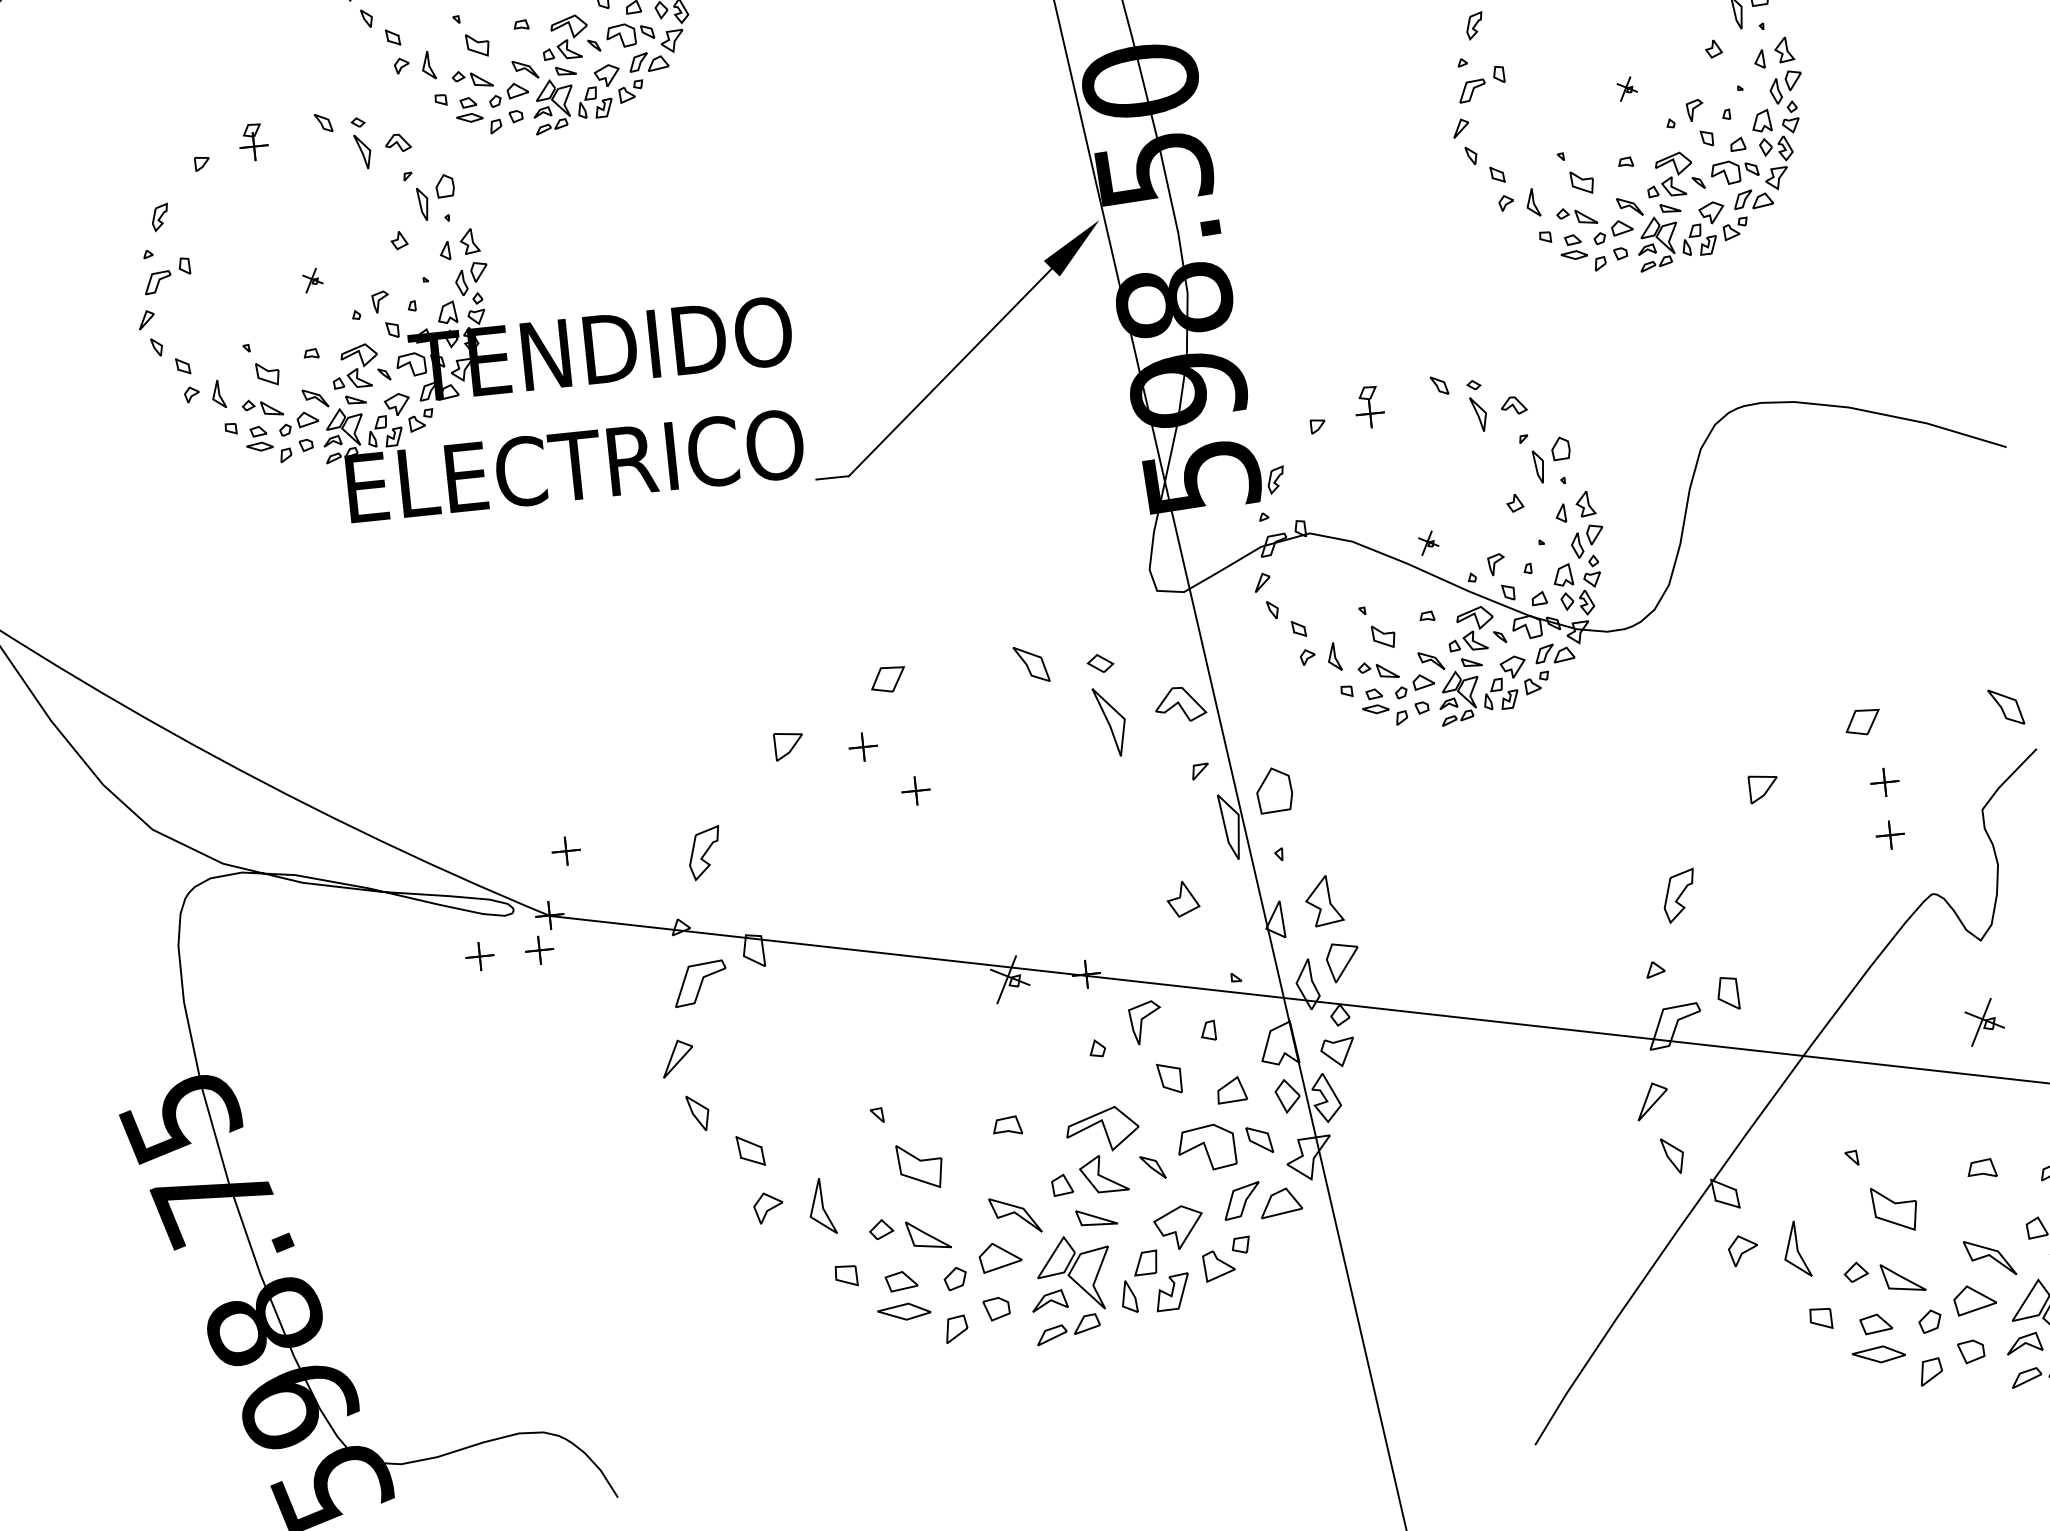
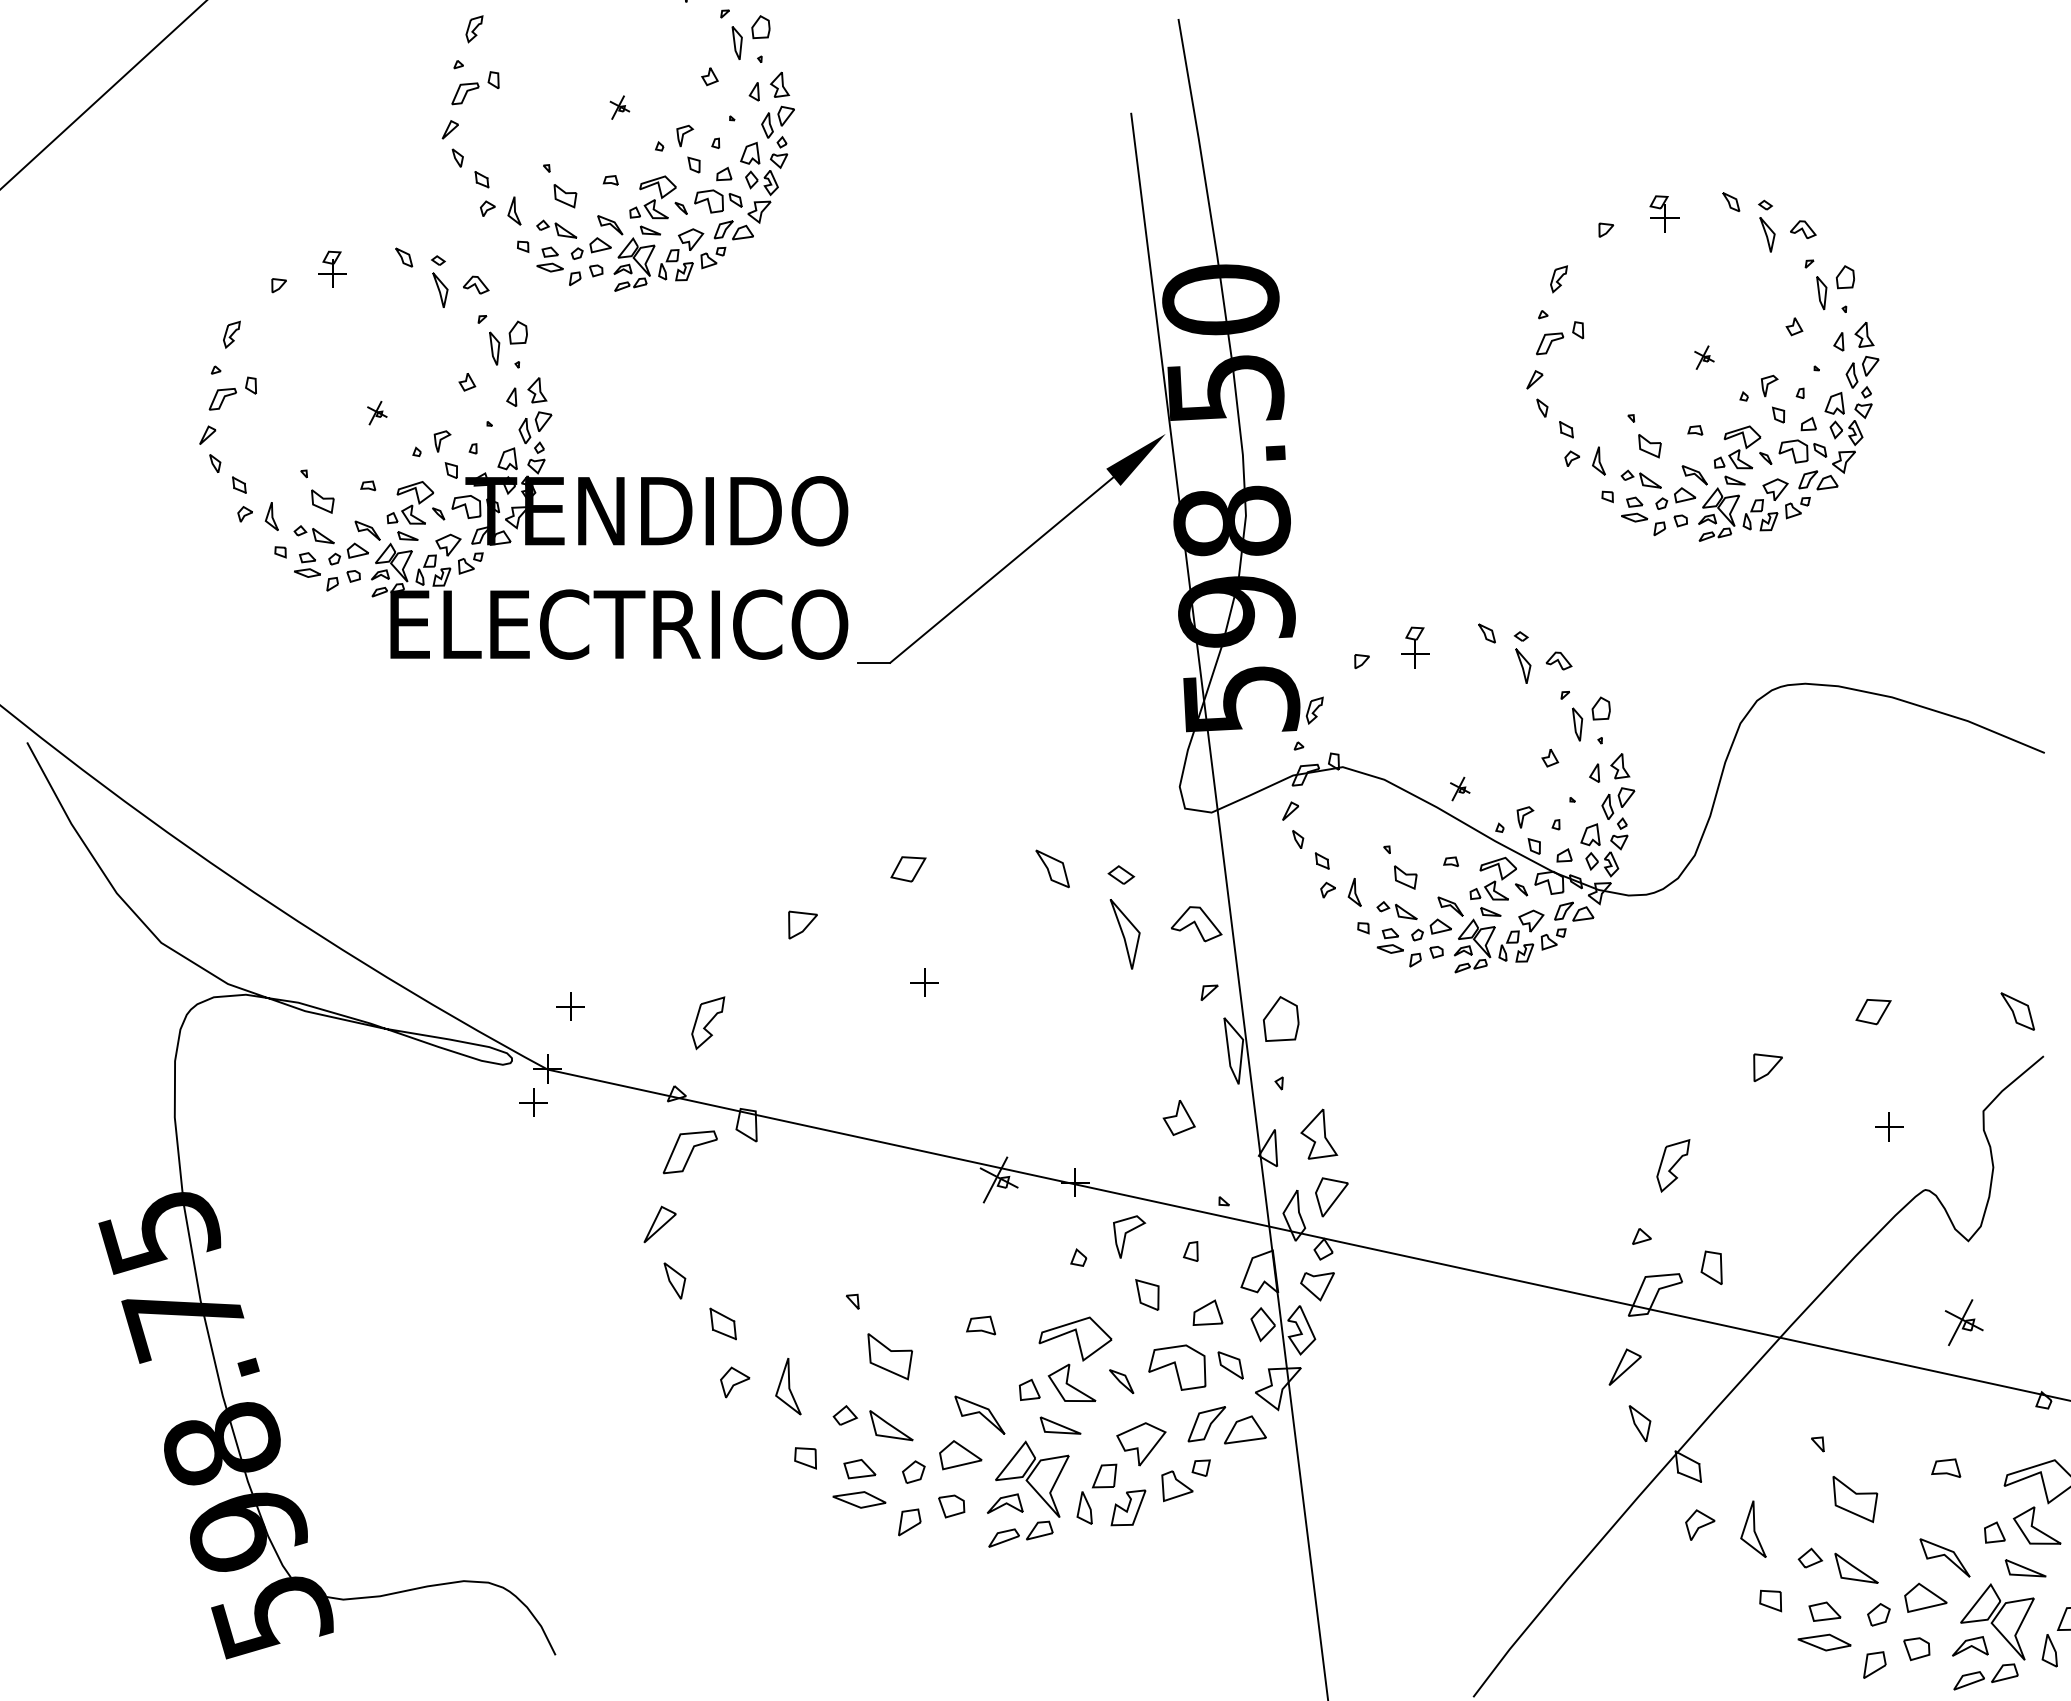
part: (863, 746) -> (876, 933), removed
part: (1885, 781) -> (1889, 1073), removed
part: (479, 956) -> (473, 1102), removed

